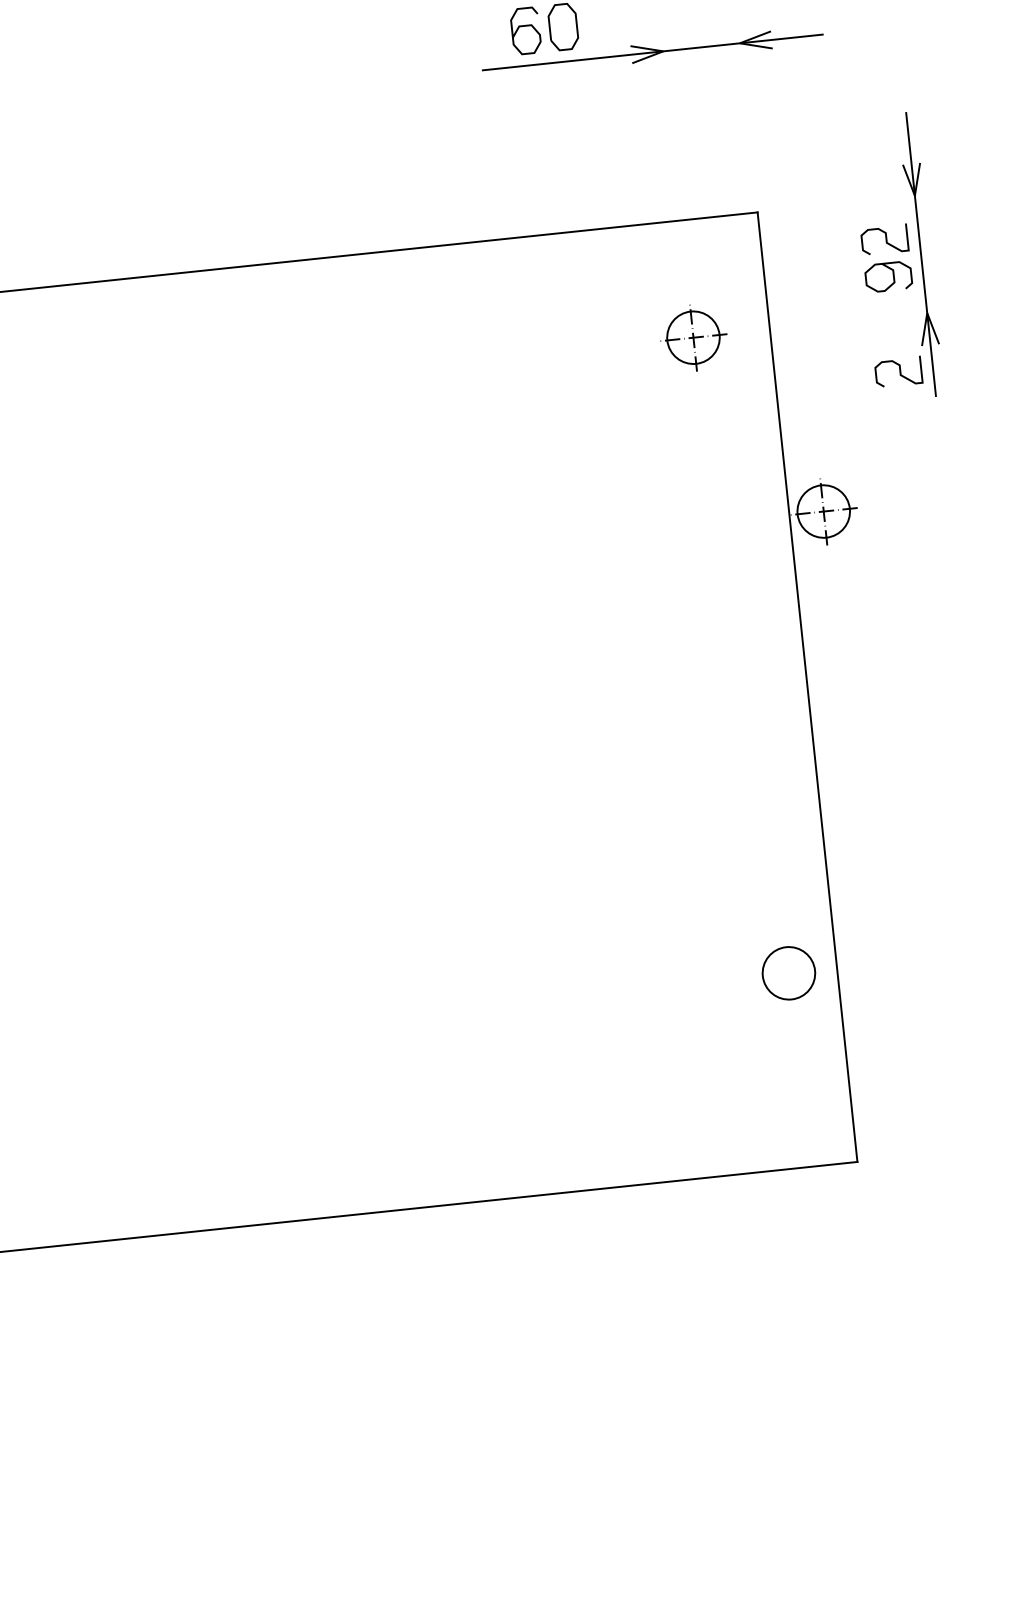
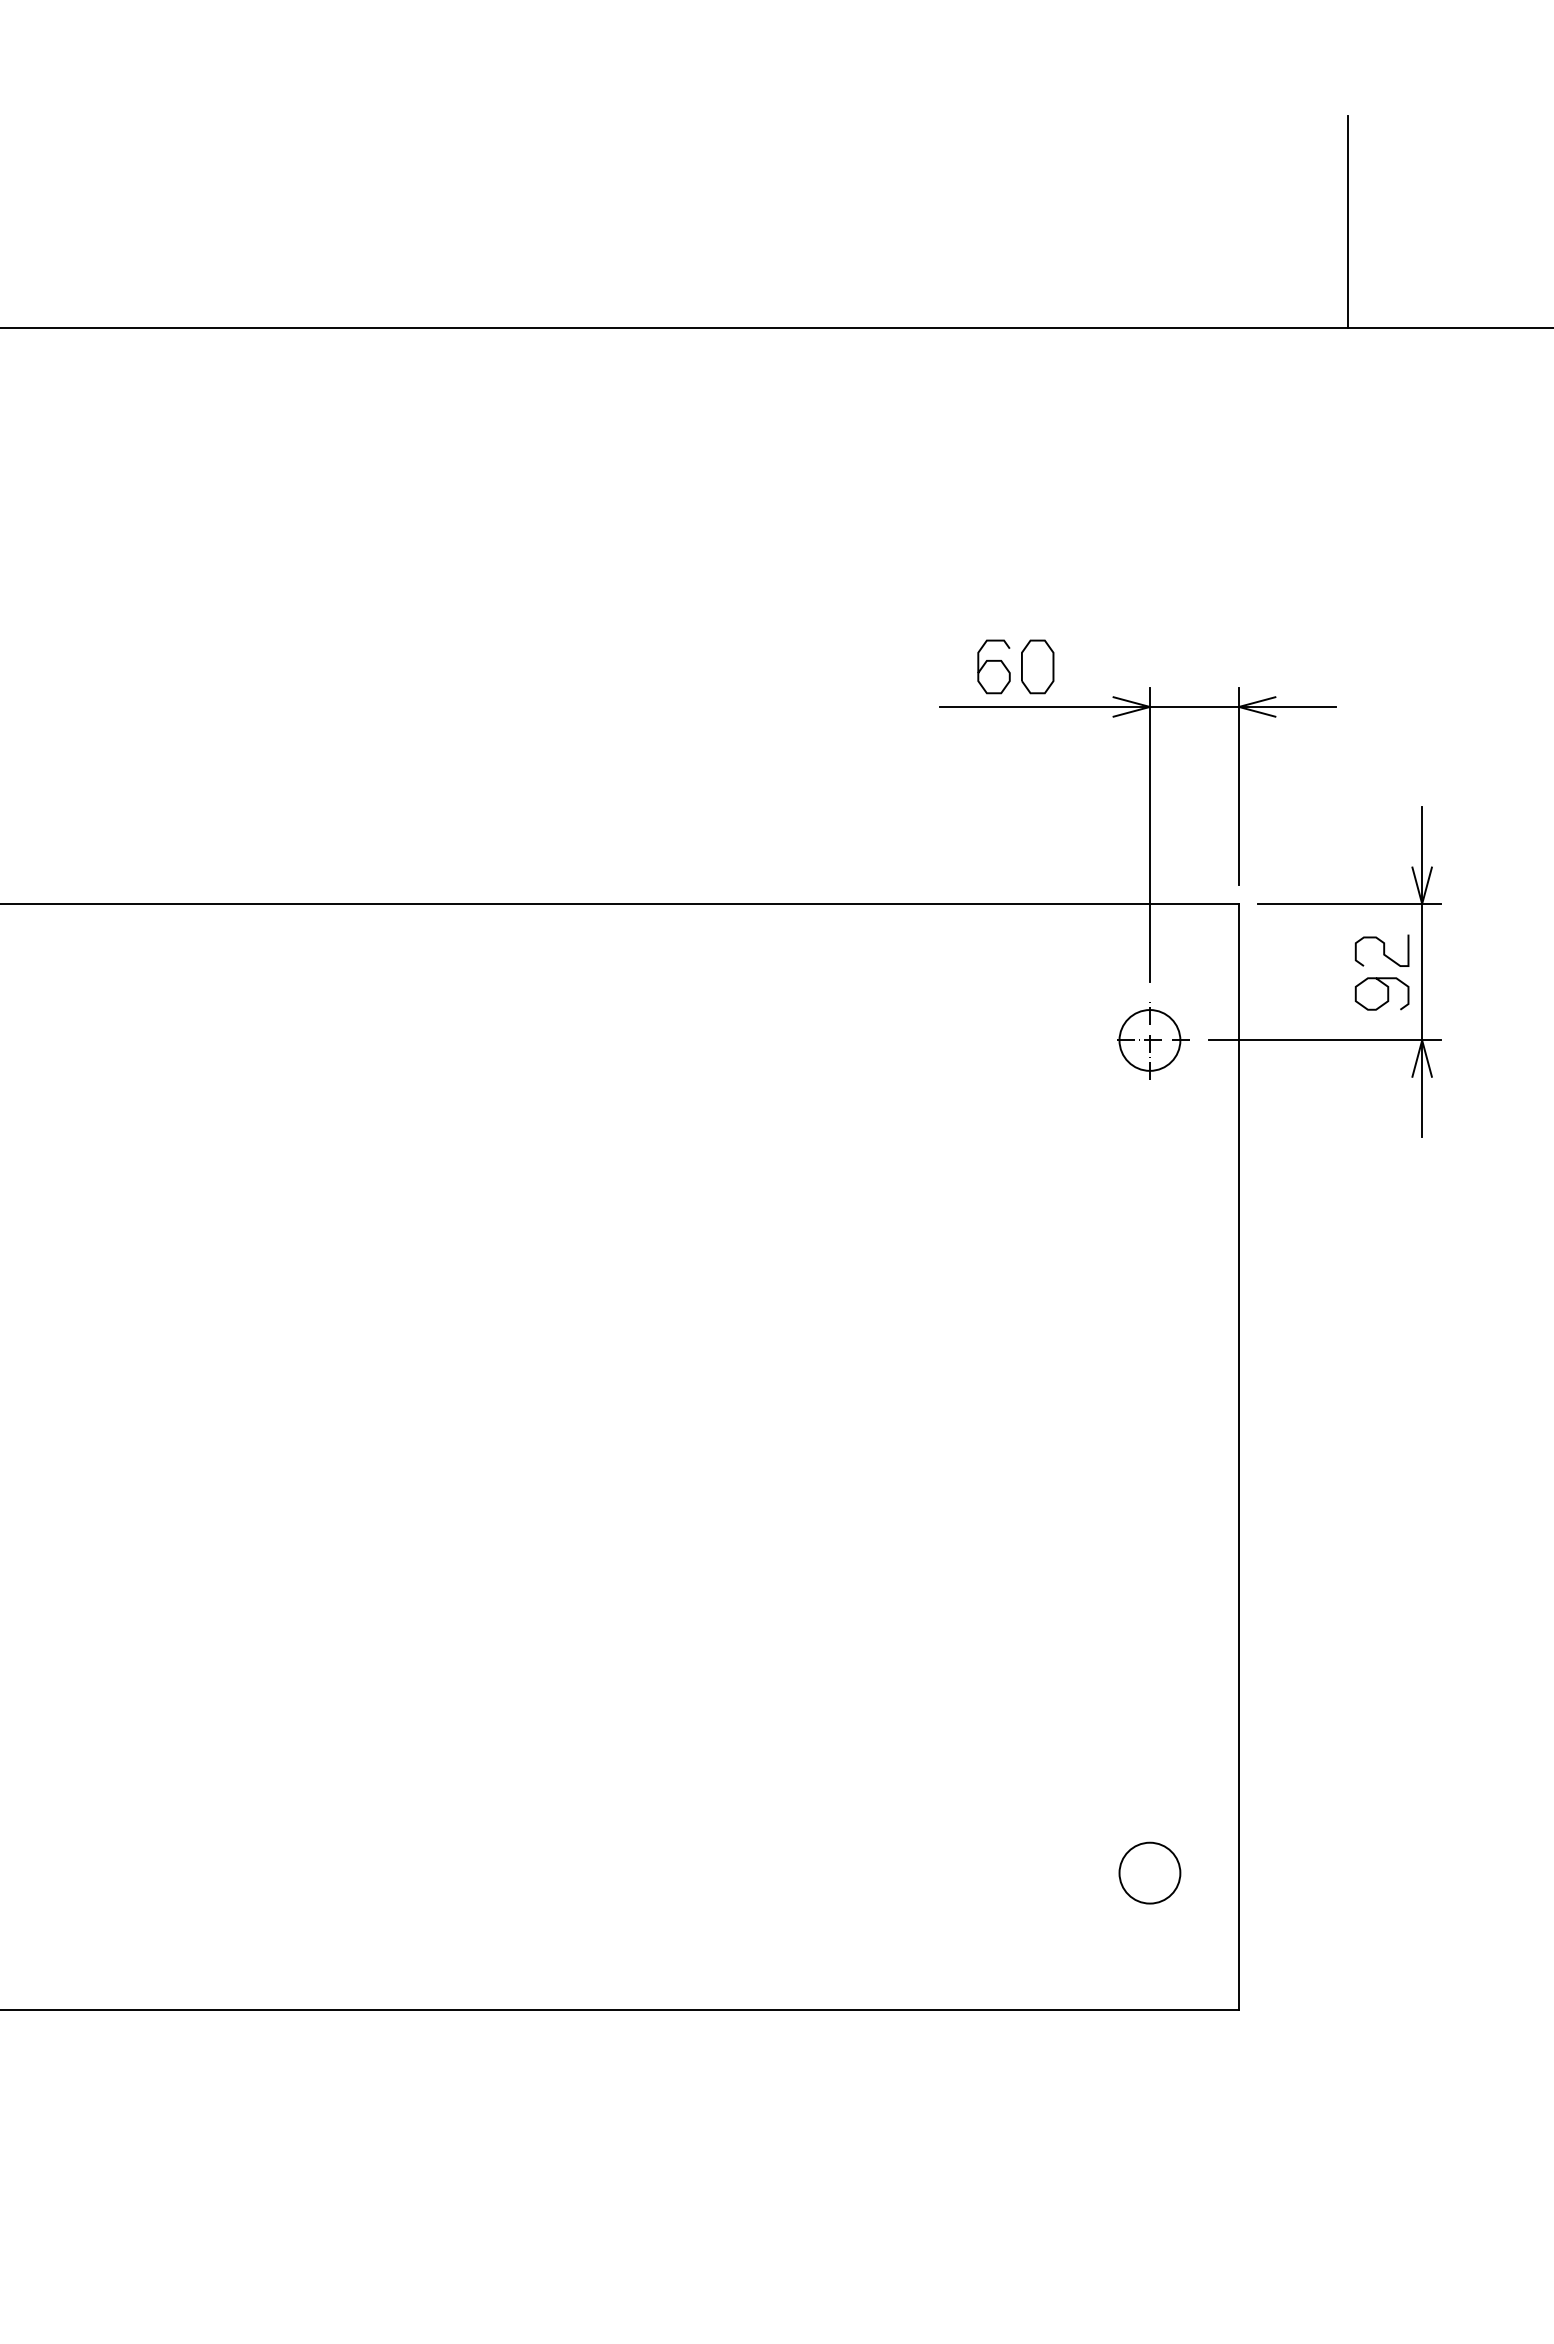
line: (747, 110) -> (1239, 785), added
line: (674, 160) -> (1149, 834), added
line: (852, 202) -> (1349, 903), added
line: (843, 322) -> (1324, 1040), added
curve: (899, 371) -> (1383, 1104), removed
part: (826, 511) -> (1282, 1256), removed
circle: (788, 972) -> (1149, 1872), moved

